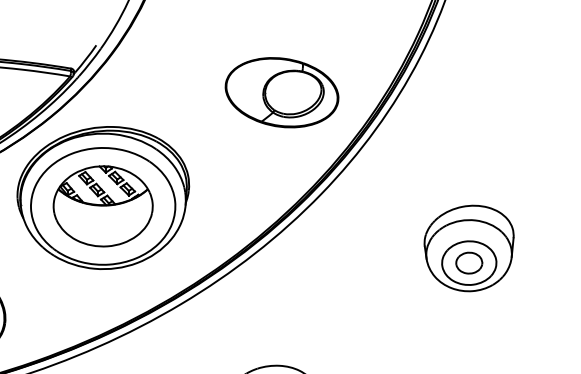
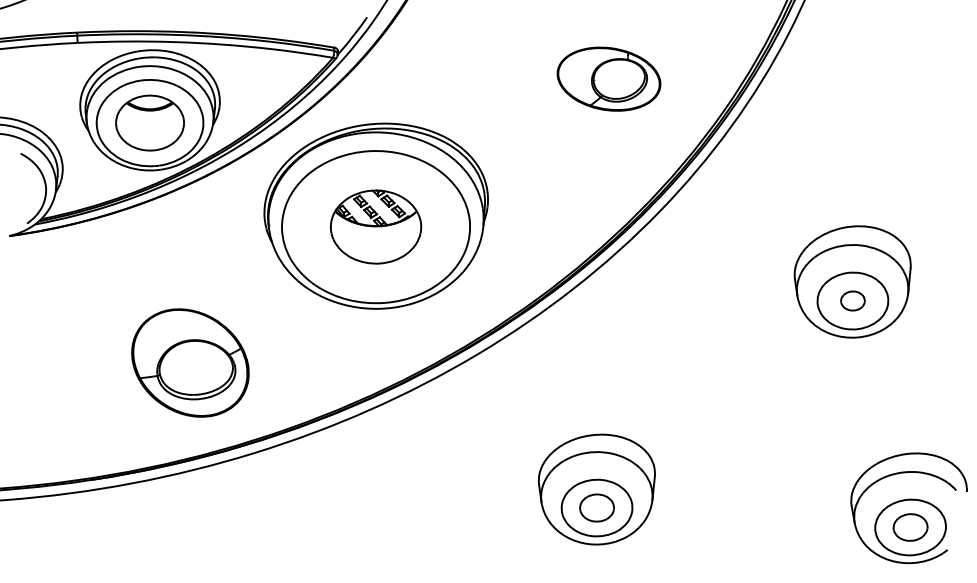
part: (281, 93) -> (608, 79), size x0.7
part: (102, 205) -> (375, 226), size x0.7
part: (468, 262) -> (852, 300), size x0.7

